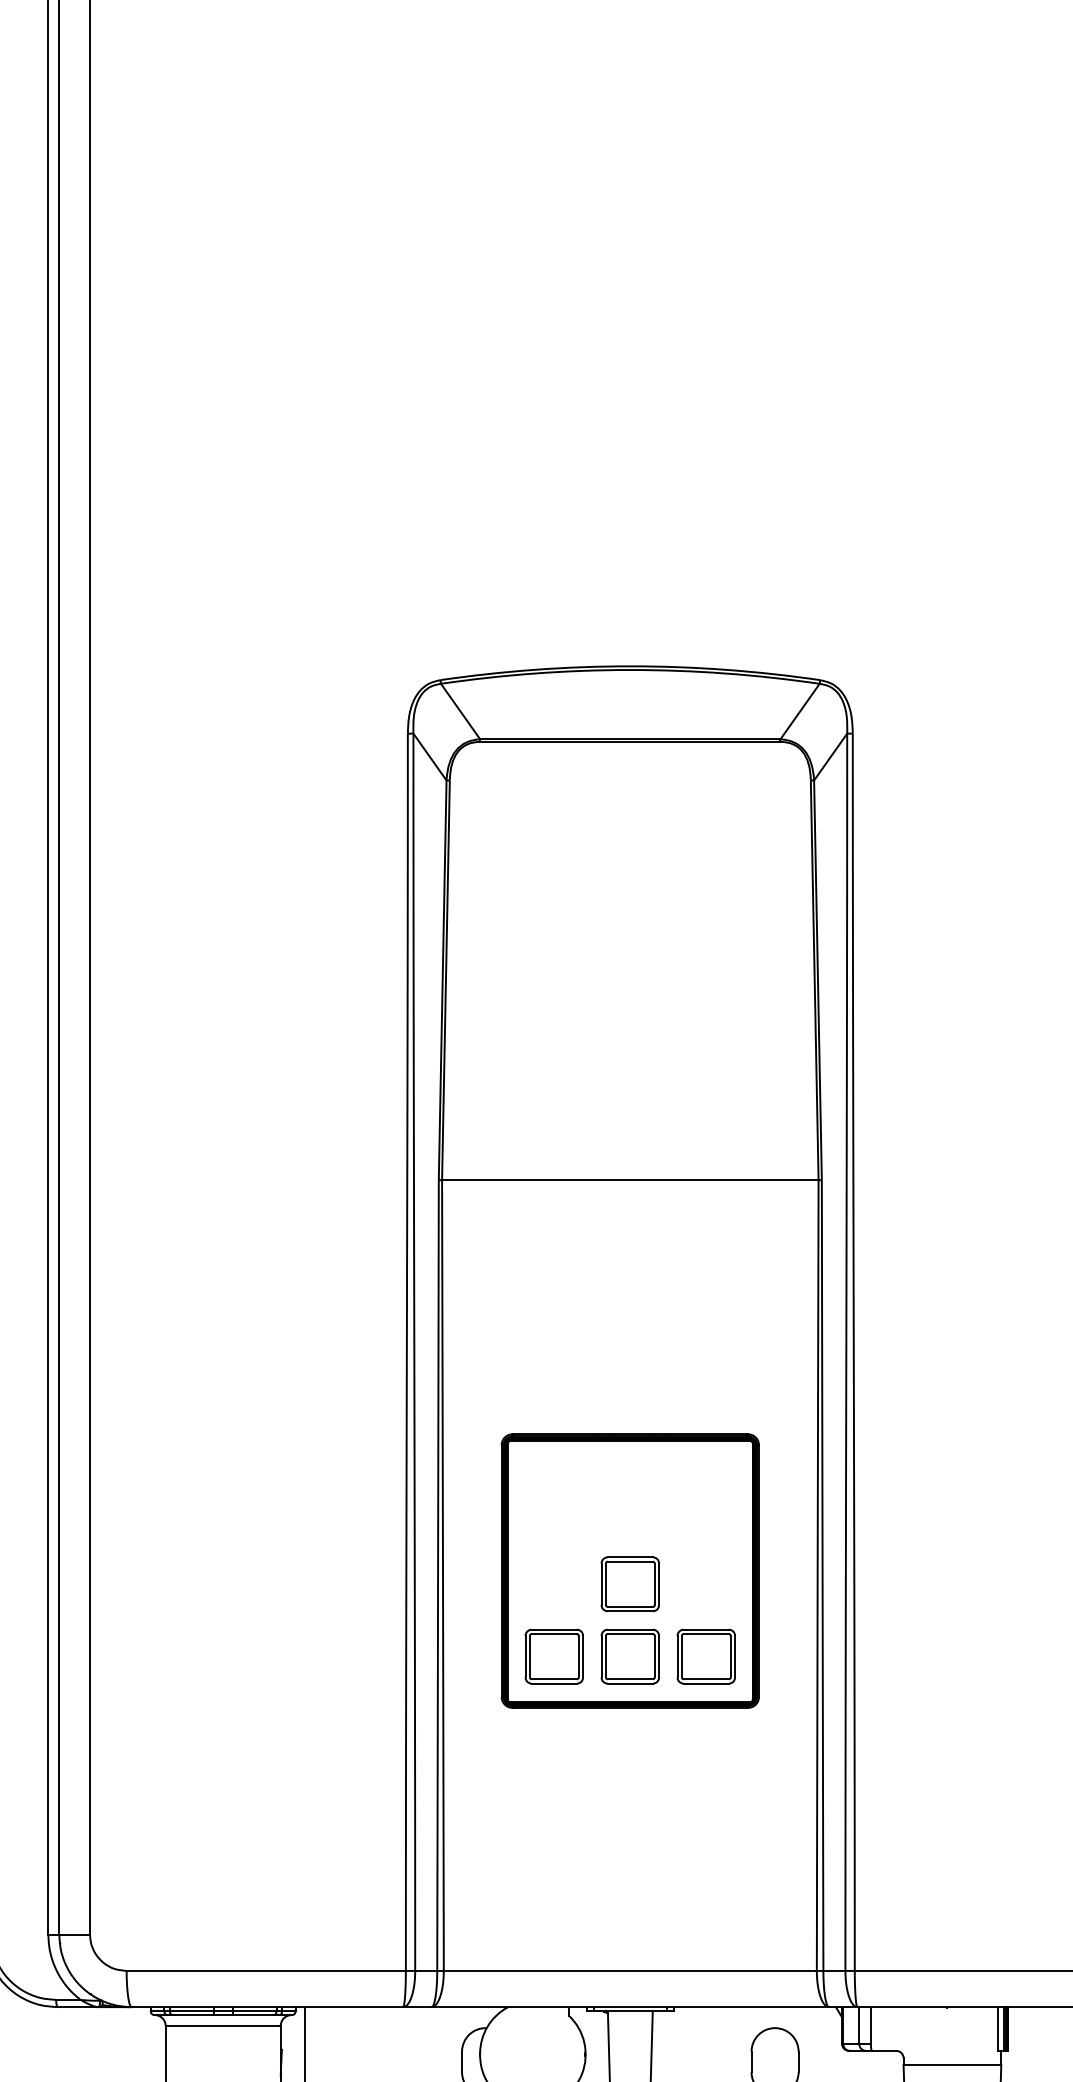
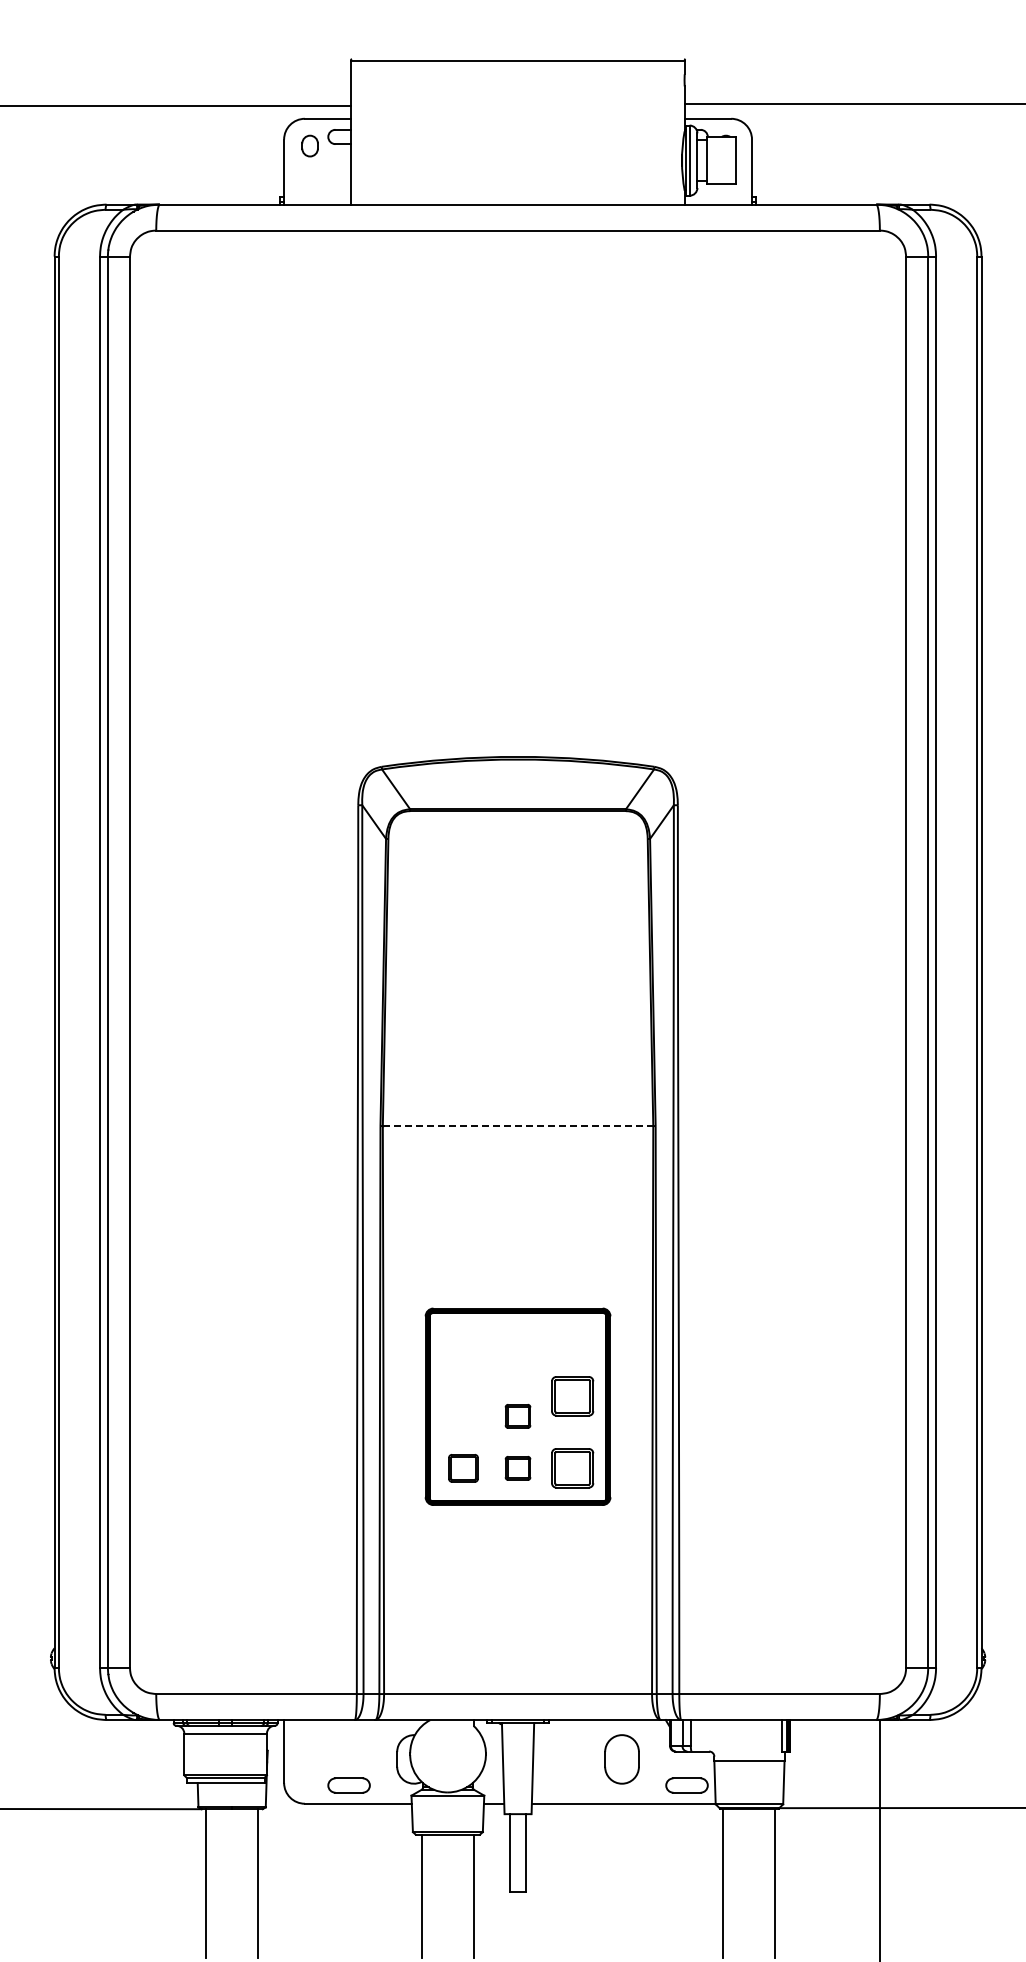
line: (630, 1180) -> (518, 1126), solid -> dashed
part: (706, 1556) -> (572, 1396), added
part: (629, 1584) -> (517, 1416), size x0.6
part: (554, 1656) -> (463, 1468), size x0.7
part: (629, 1656) -> (517, 1468), size x0.6

